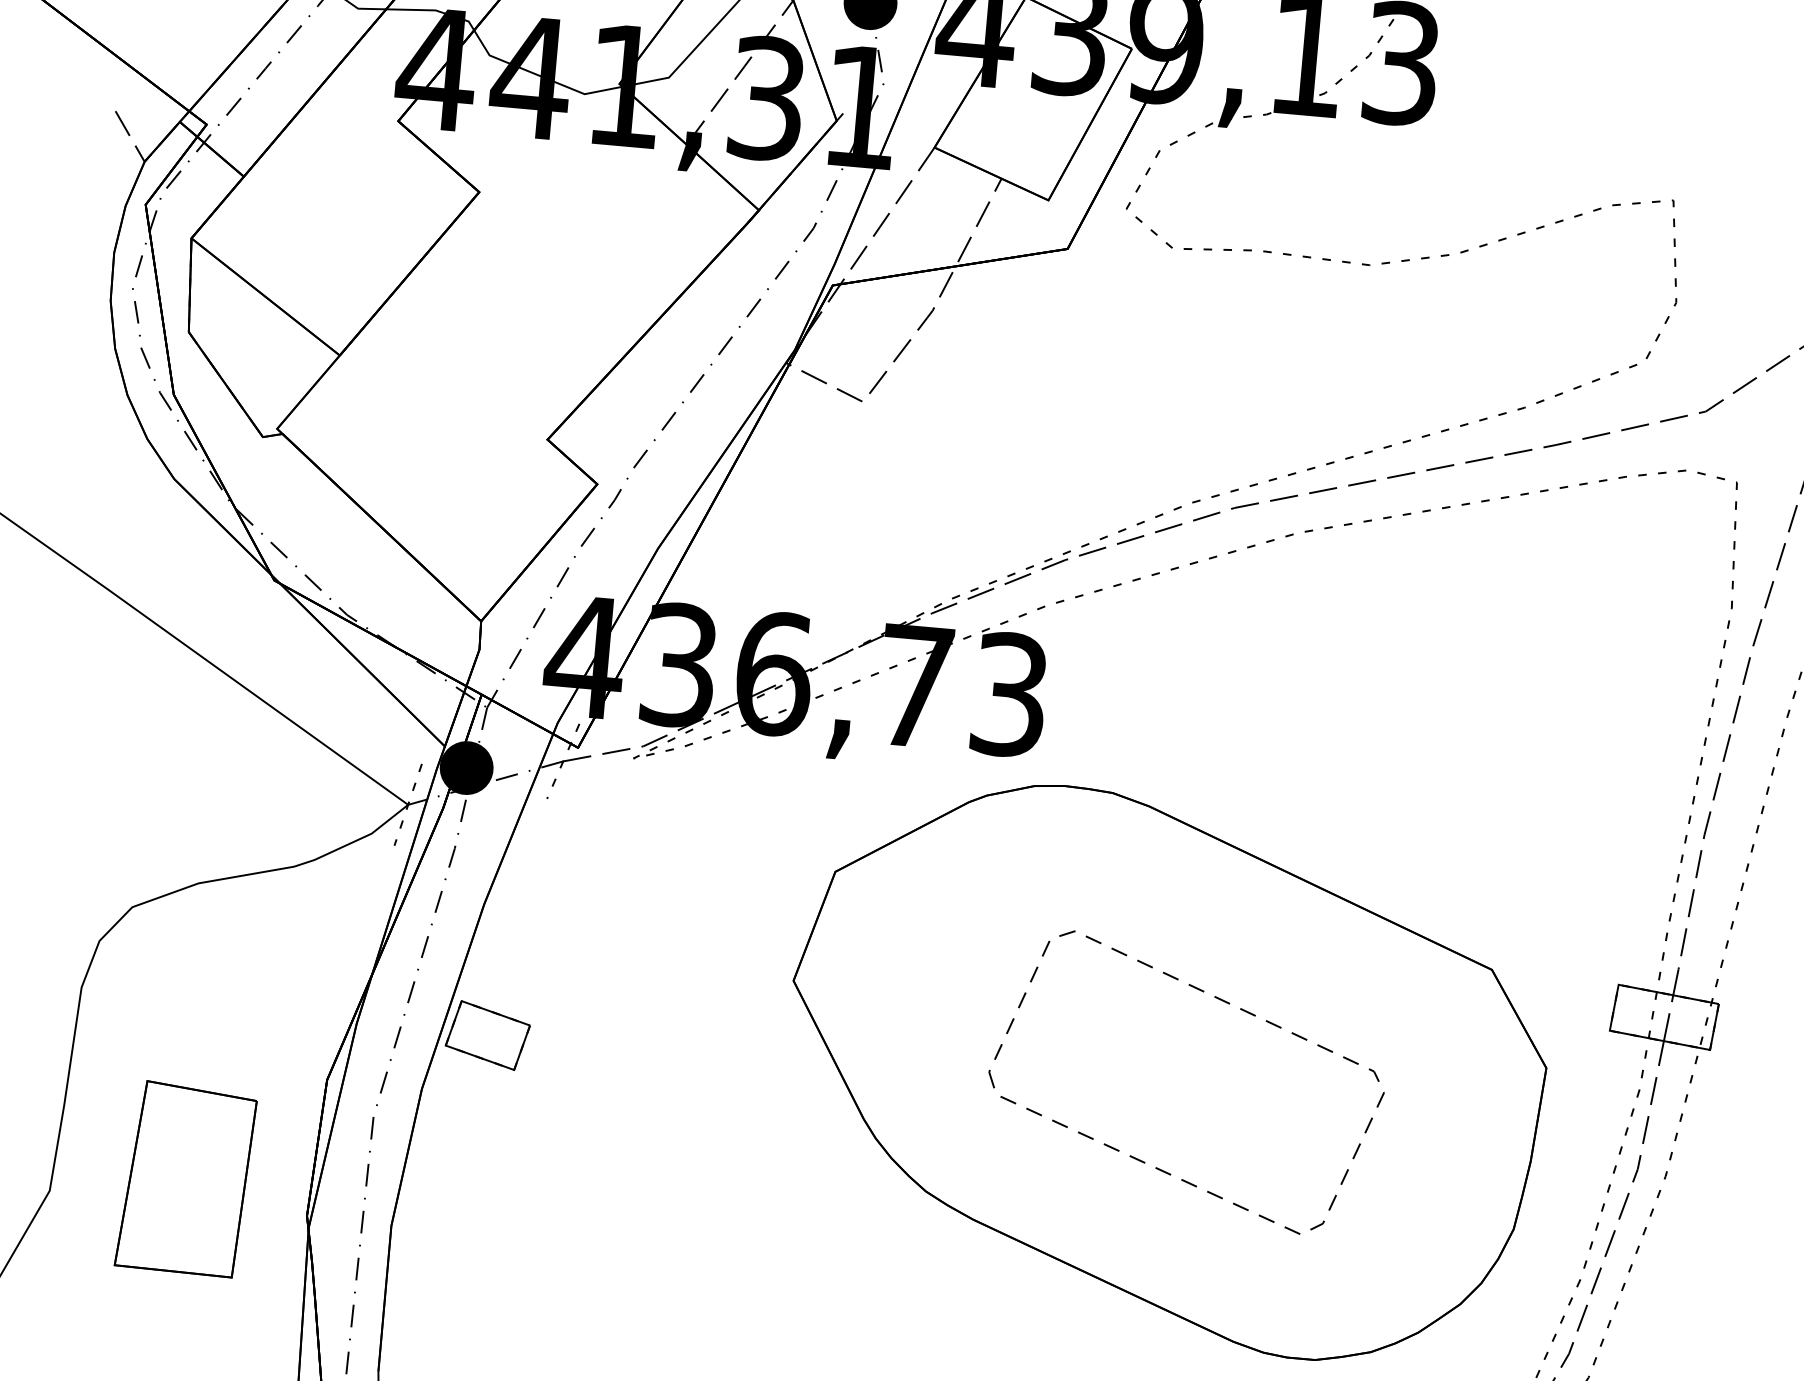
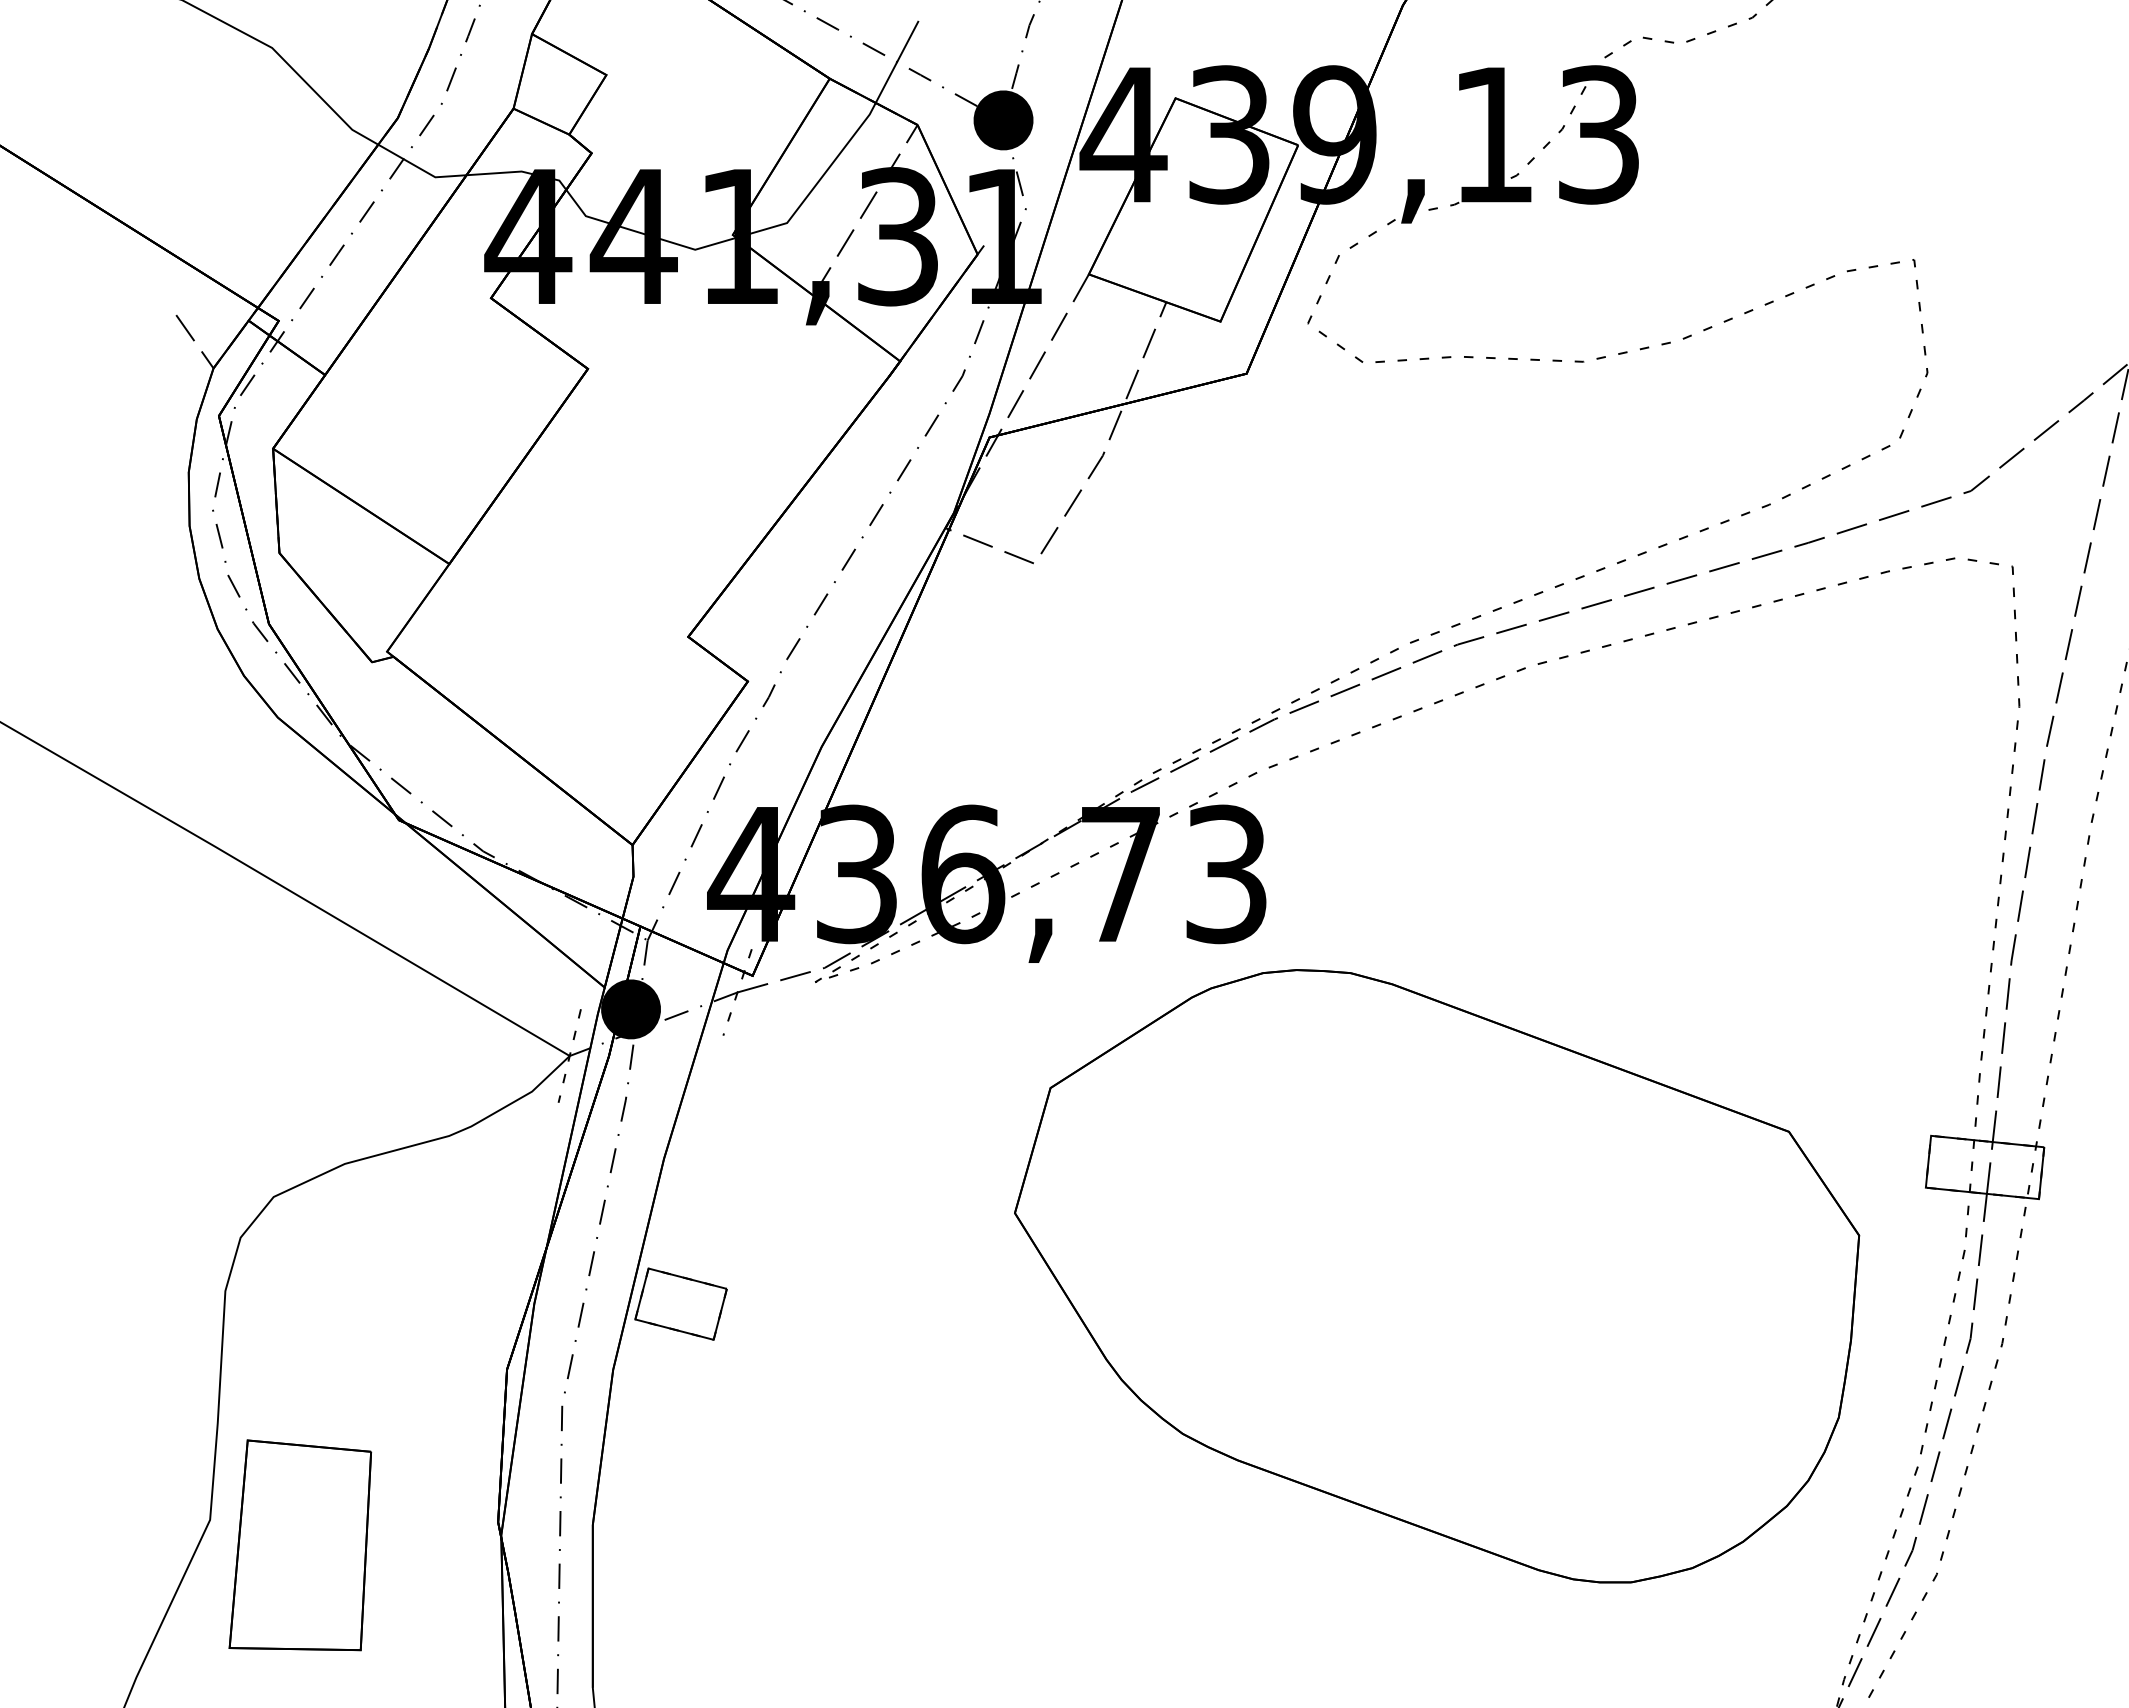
part: (1222, 1001) -> (1492, 1193), removed
part: (186, 1179) -> (300, 1545), moved

